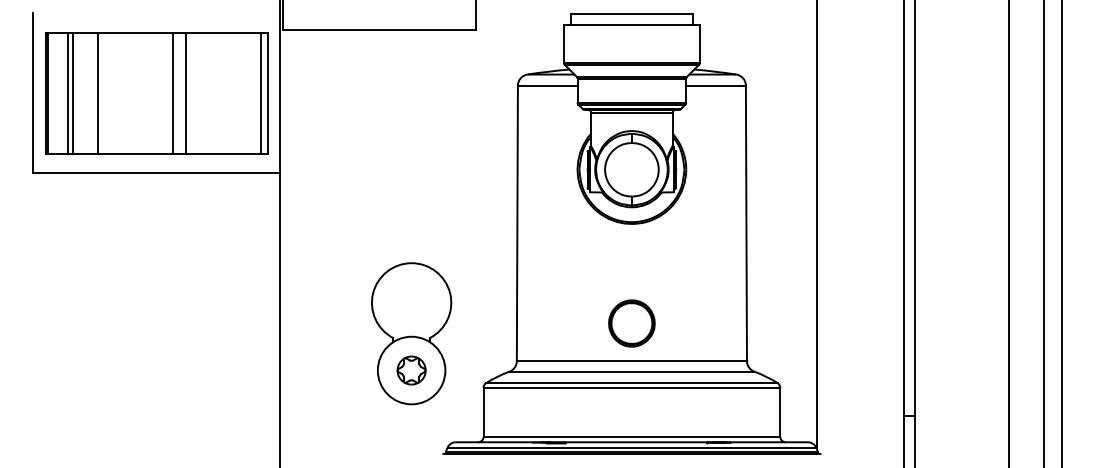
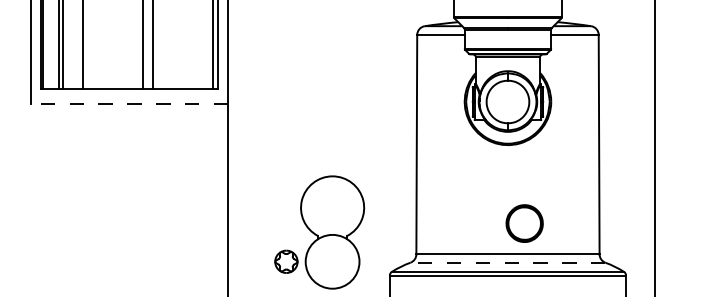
line: (156, 172) -> (129, 104), solid -> dashed
part: (631, 323) -> (524, 223), moved
part: (411, 370) -> (286, 261), moved
line: (631, 371) -> (507, 262), solid -> dashed

